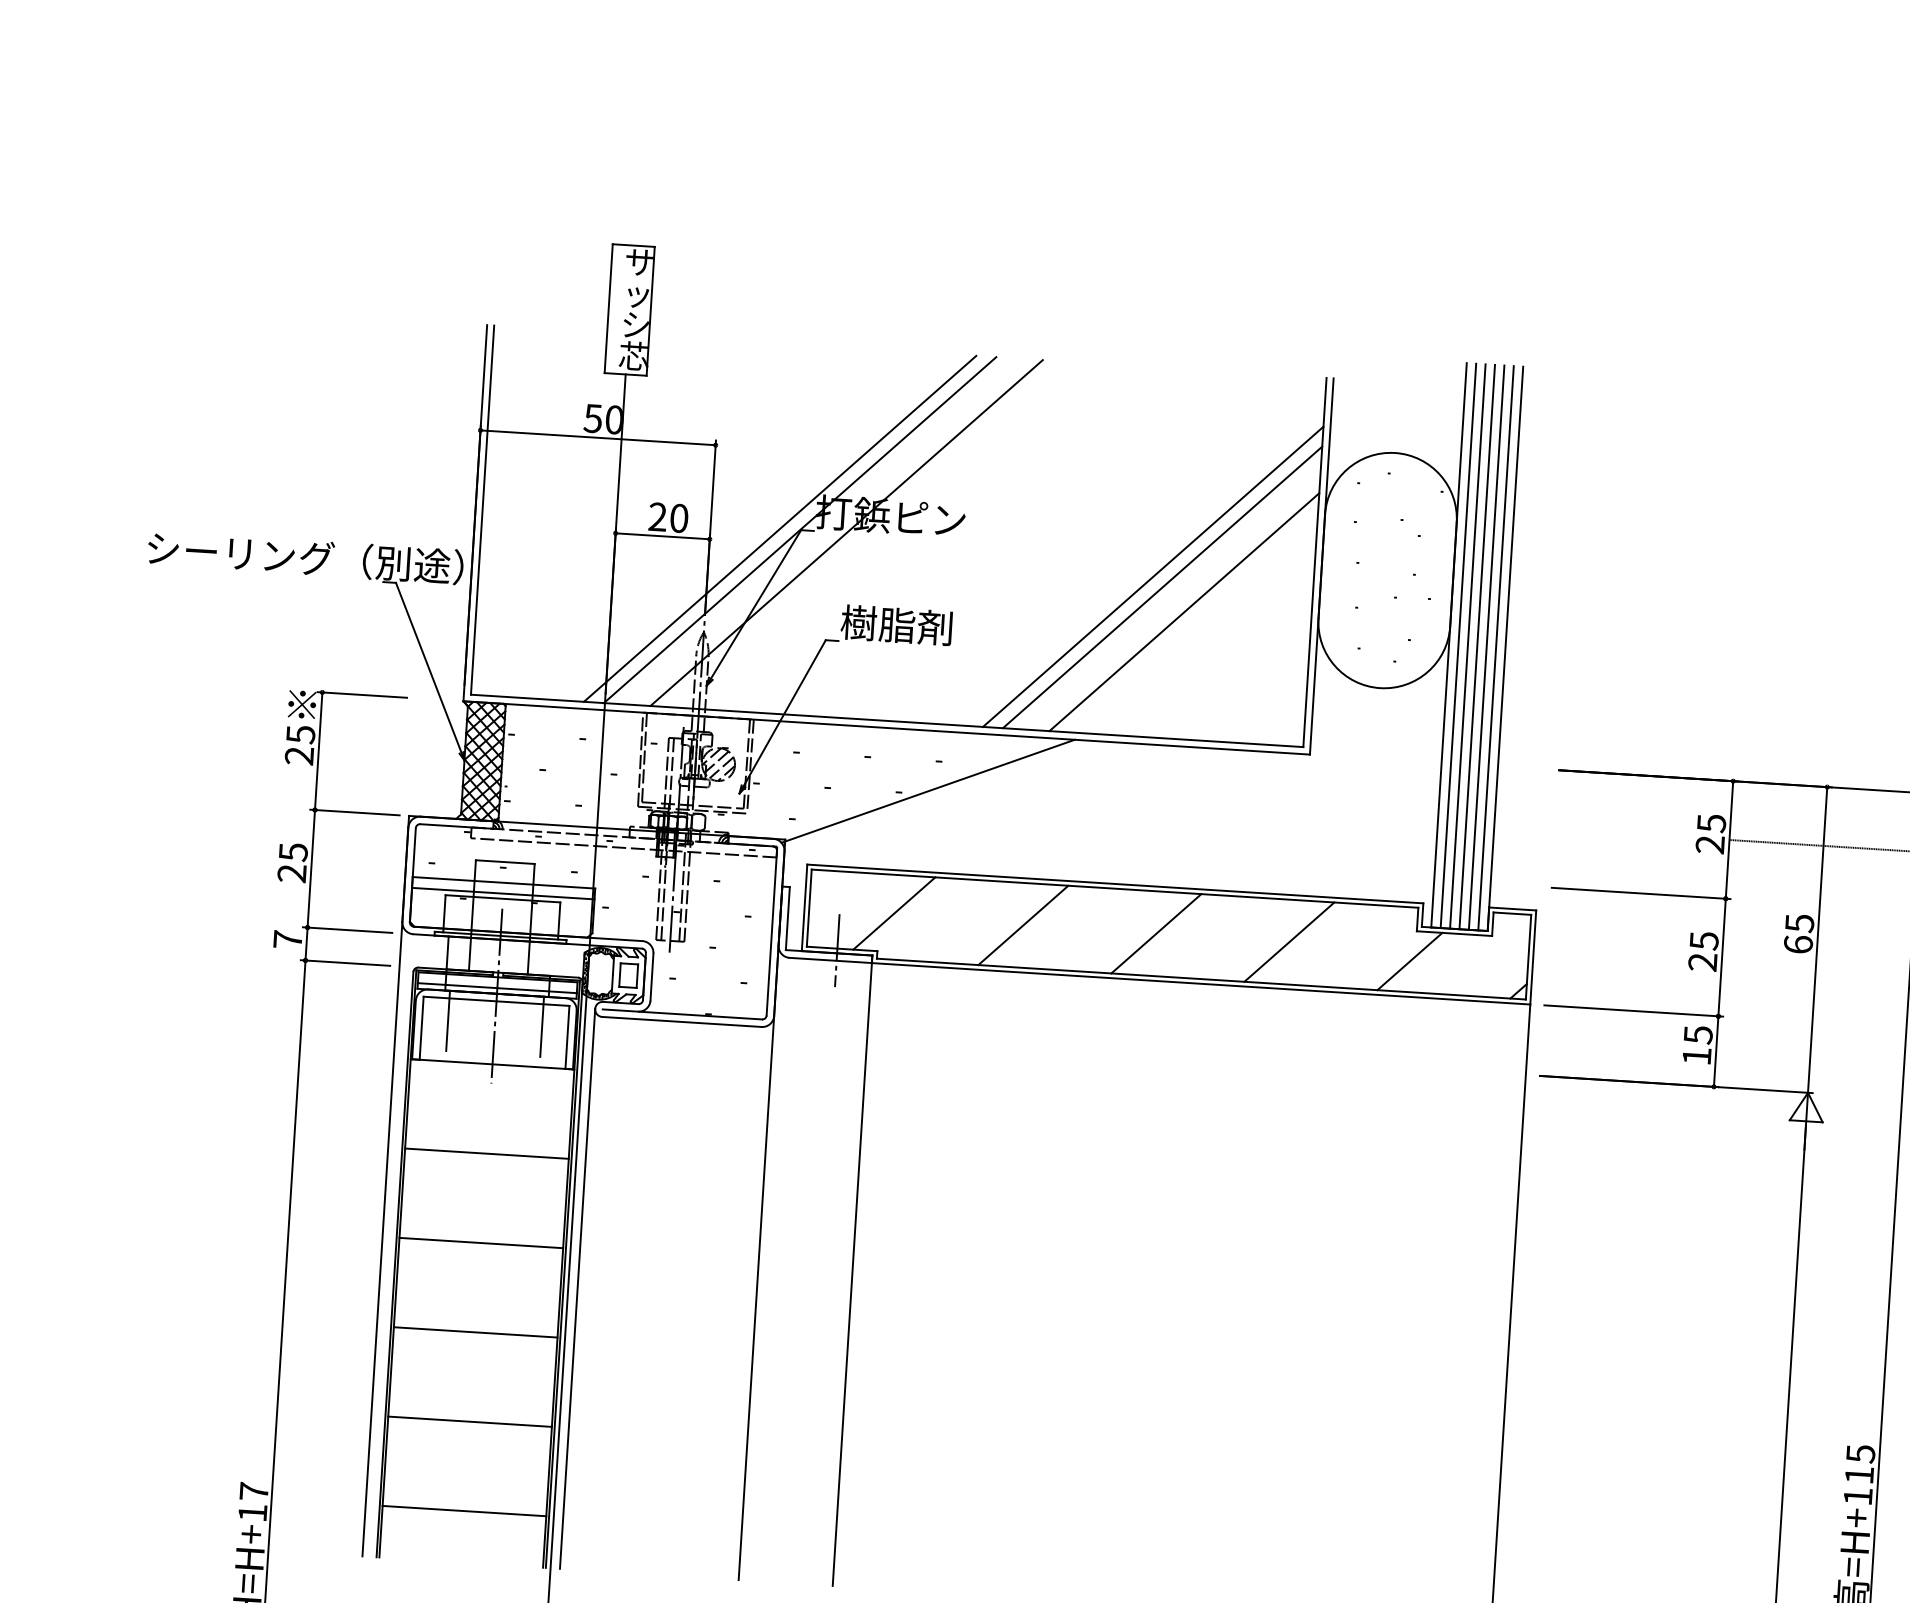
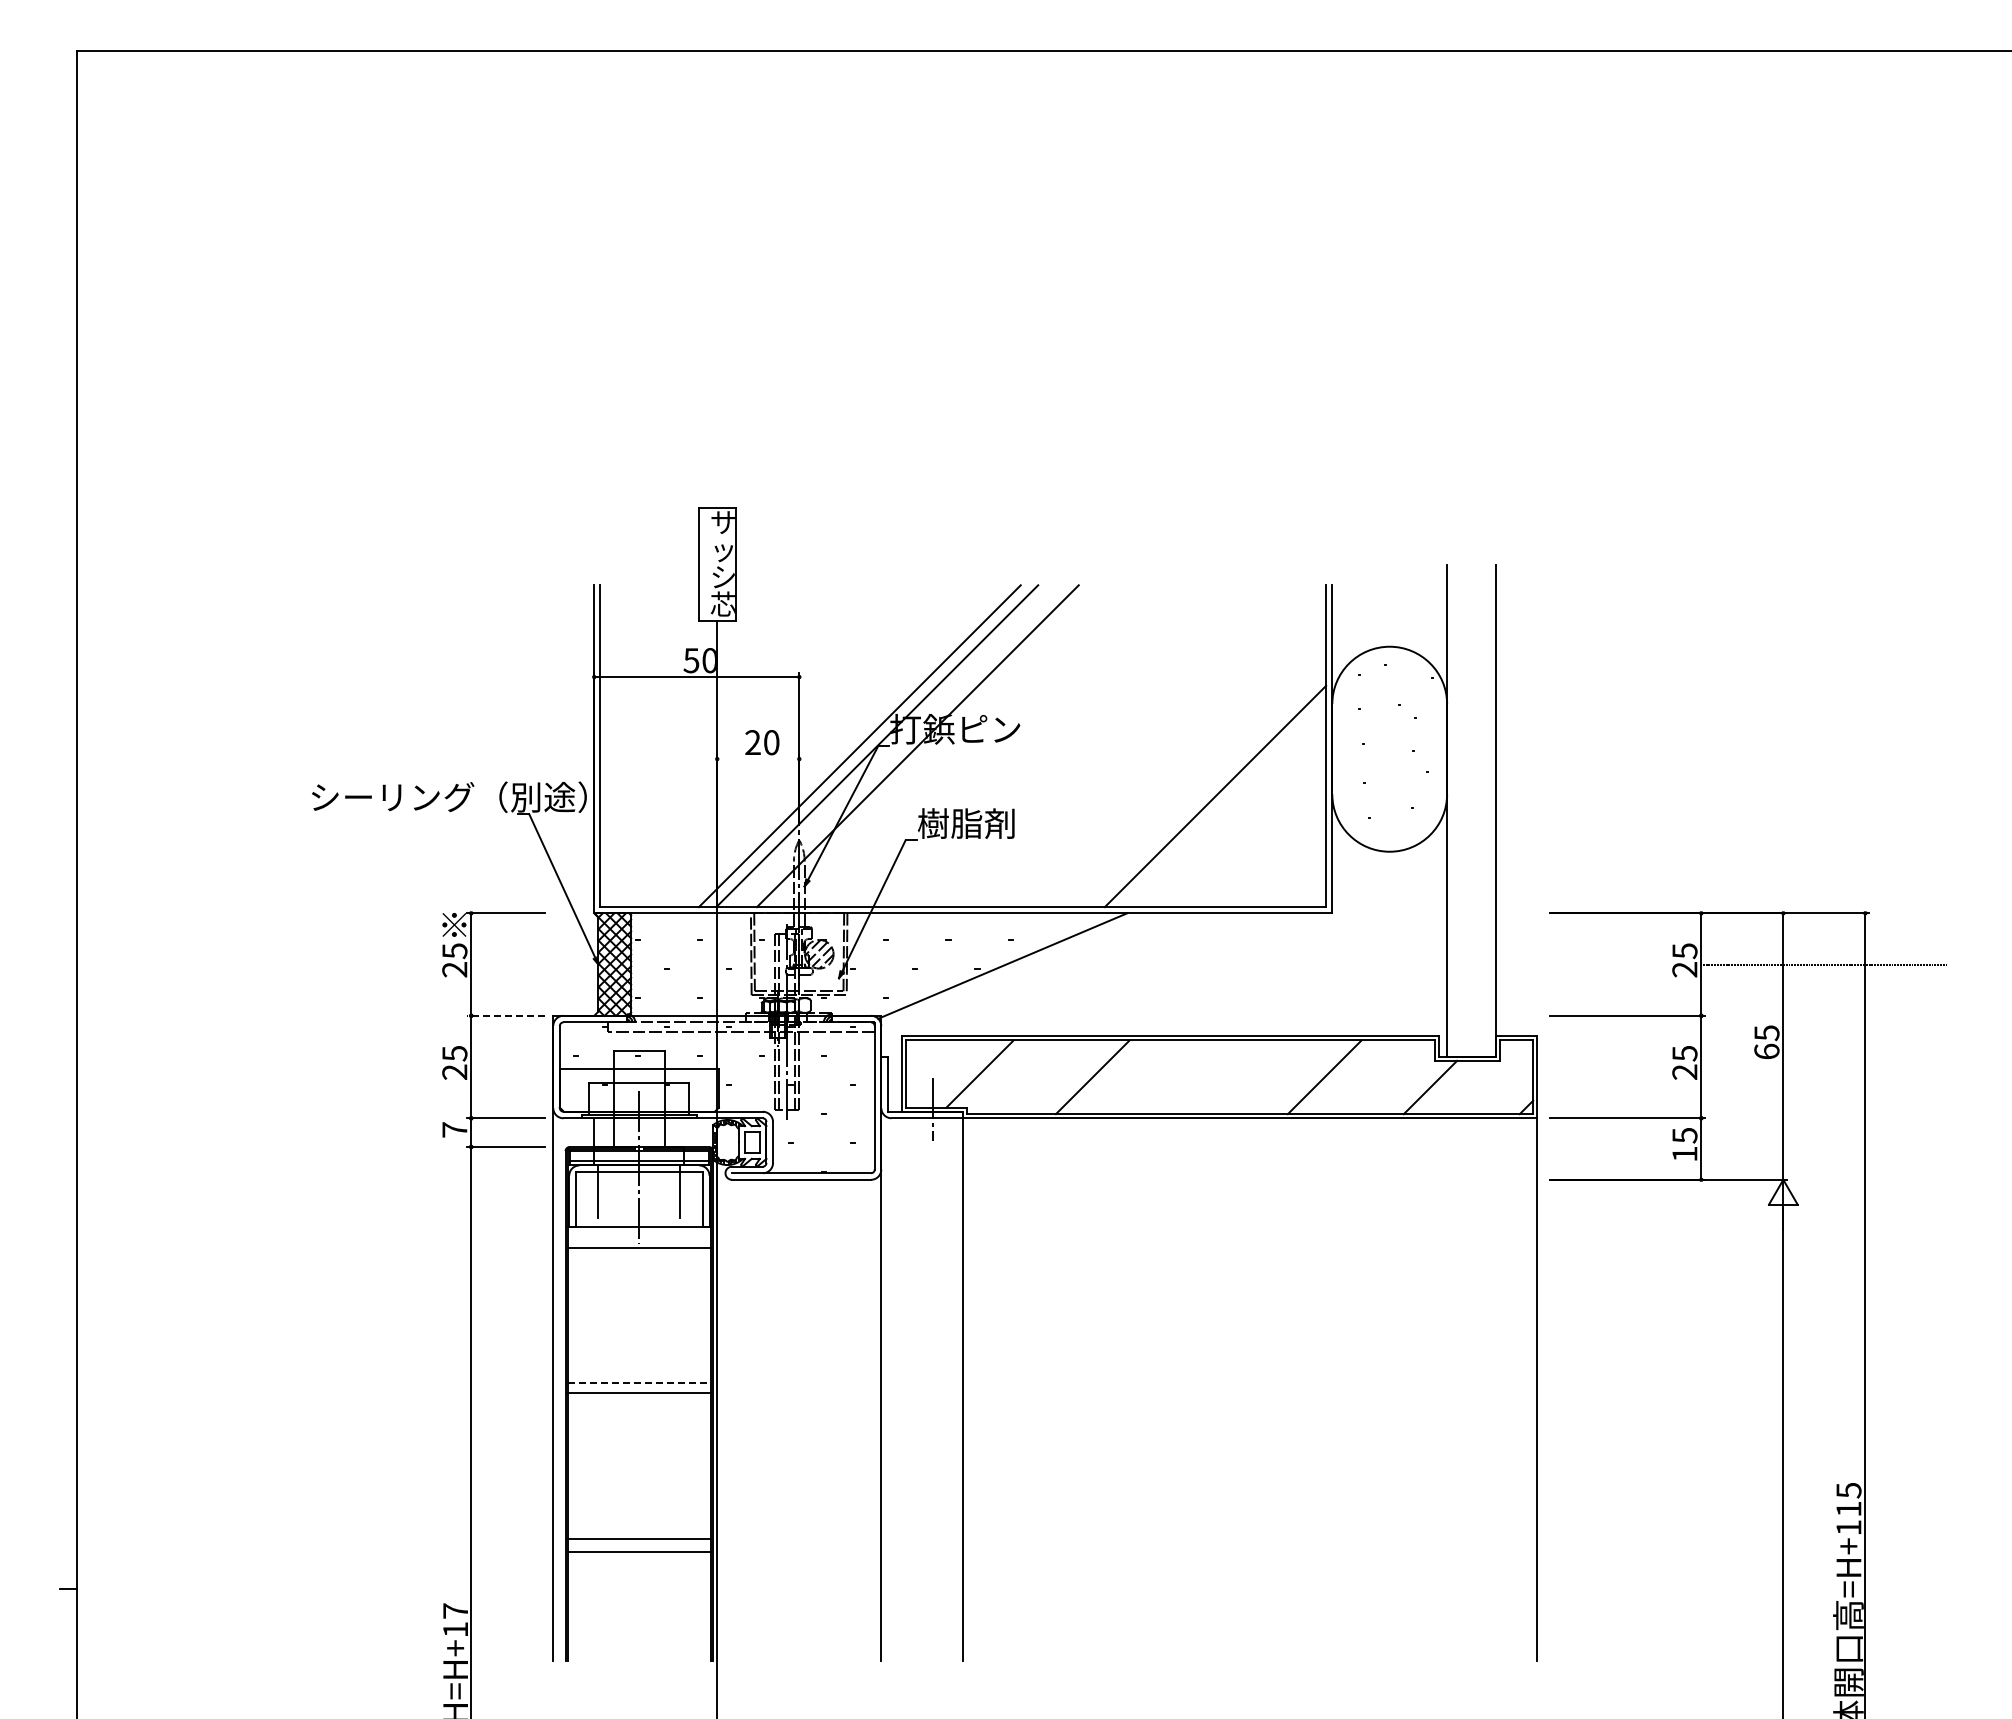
line: (662, 536) -> (758, 759), removed
line: (1153, 576) -> (1186, 767), removed
line: (1162, 587) -> (1195, 776), removed
line: (1458, 645) -> (1455, 810), removed
line: (1467, 646) -> (1463, 810), removed
line: (1477, 646) -> (1471, 810), removed
line: (1486, 647) -> (1479, 810), removed
line: (1496, 647) -> (1488, 810), removed
line: (355, 812) -> (506, 1015), solid -> dashed
line: (502, 894) -> (638, 1078), removed
line: (1156, 933) -> (1208, 1077), removed
line: (487, 1153) -> (639, 1247), moved
line: (481, 1242) -> (639, 1382), solid -> dashed
line: (577, 1289) -> (725, 1417), removed
line: (475, 1332) -> (639, 1392), moved
line: (464, 1511) -> (639, 1552), moved

